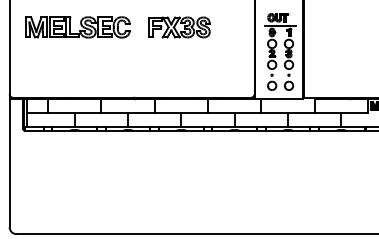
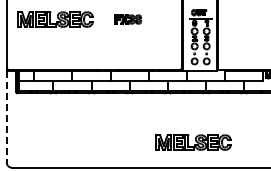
part: (178, 27) -> (127, 19), size x0.6
line: (9, 162) -> (6, 116), solid -> dashed
part: (270, 199) -> (193, 142), added

